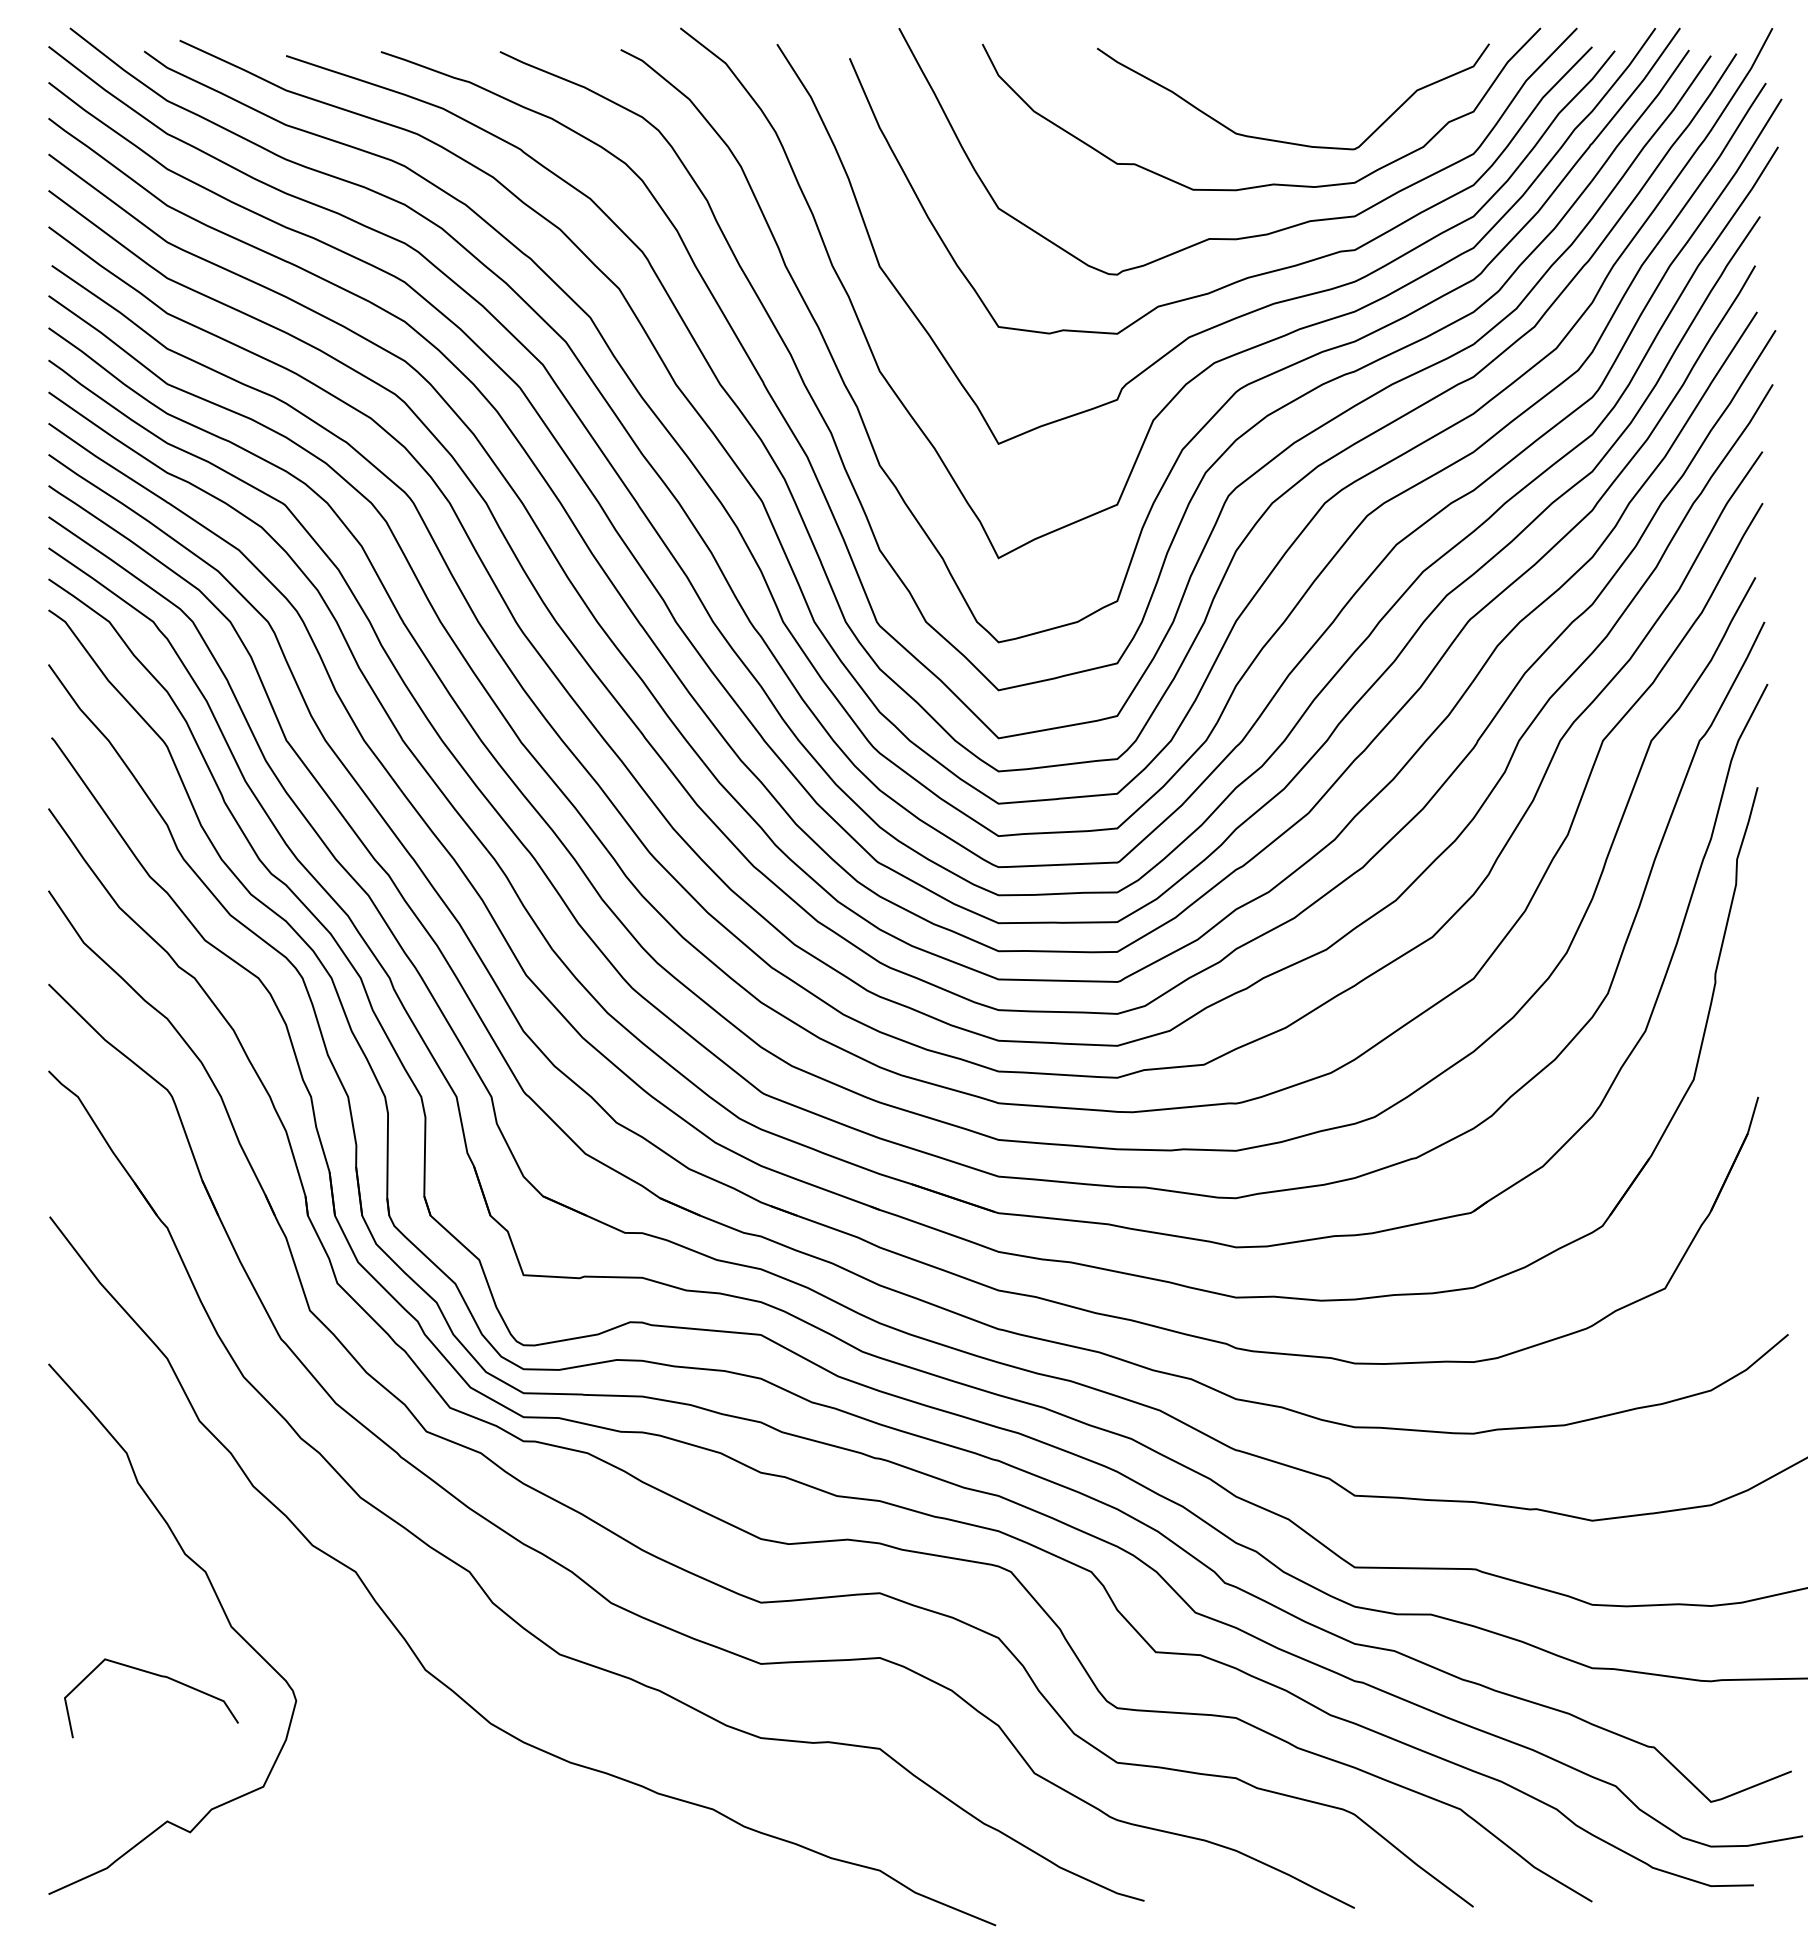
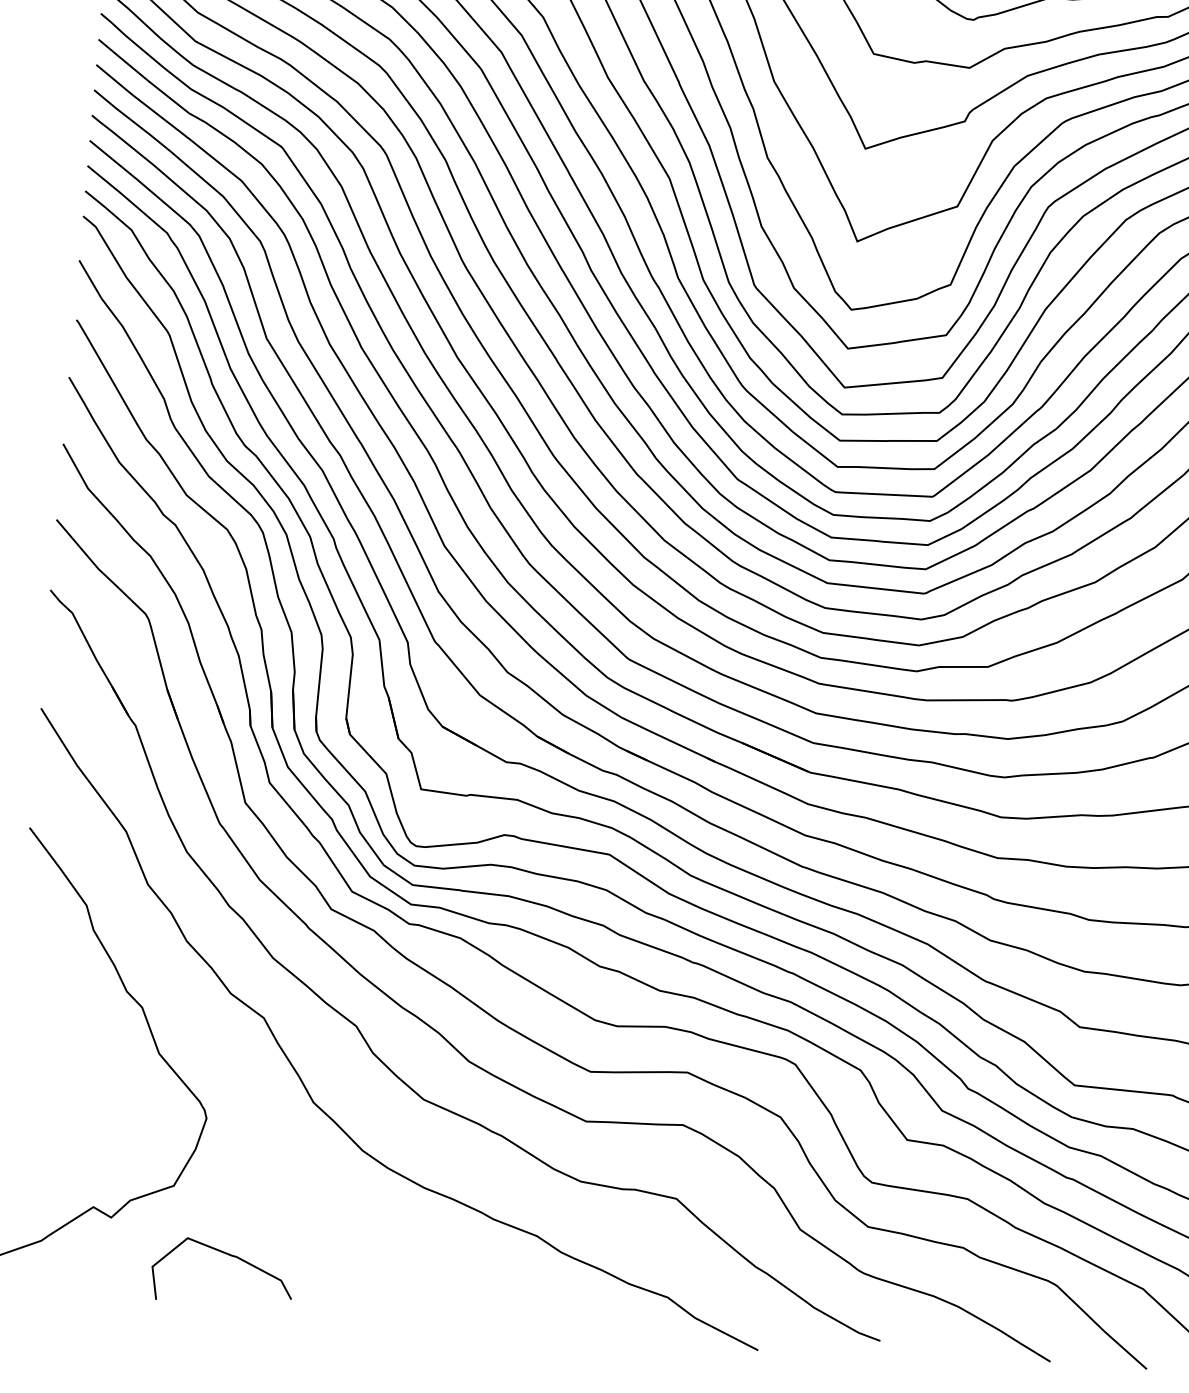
curve: (158, 1676) -> (229, 1255), moved

